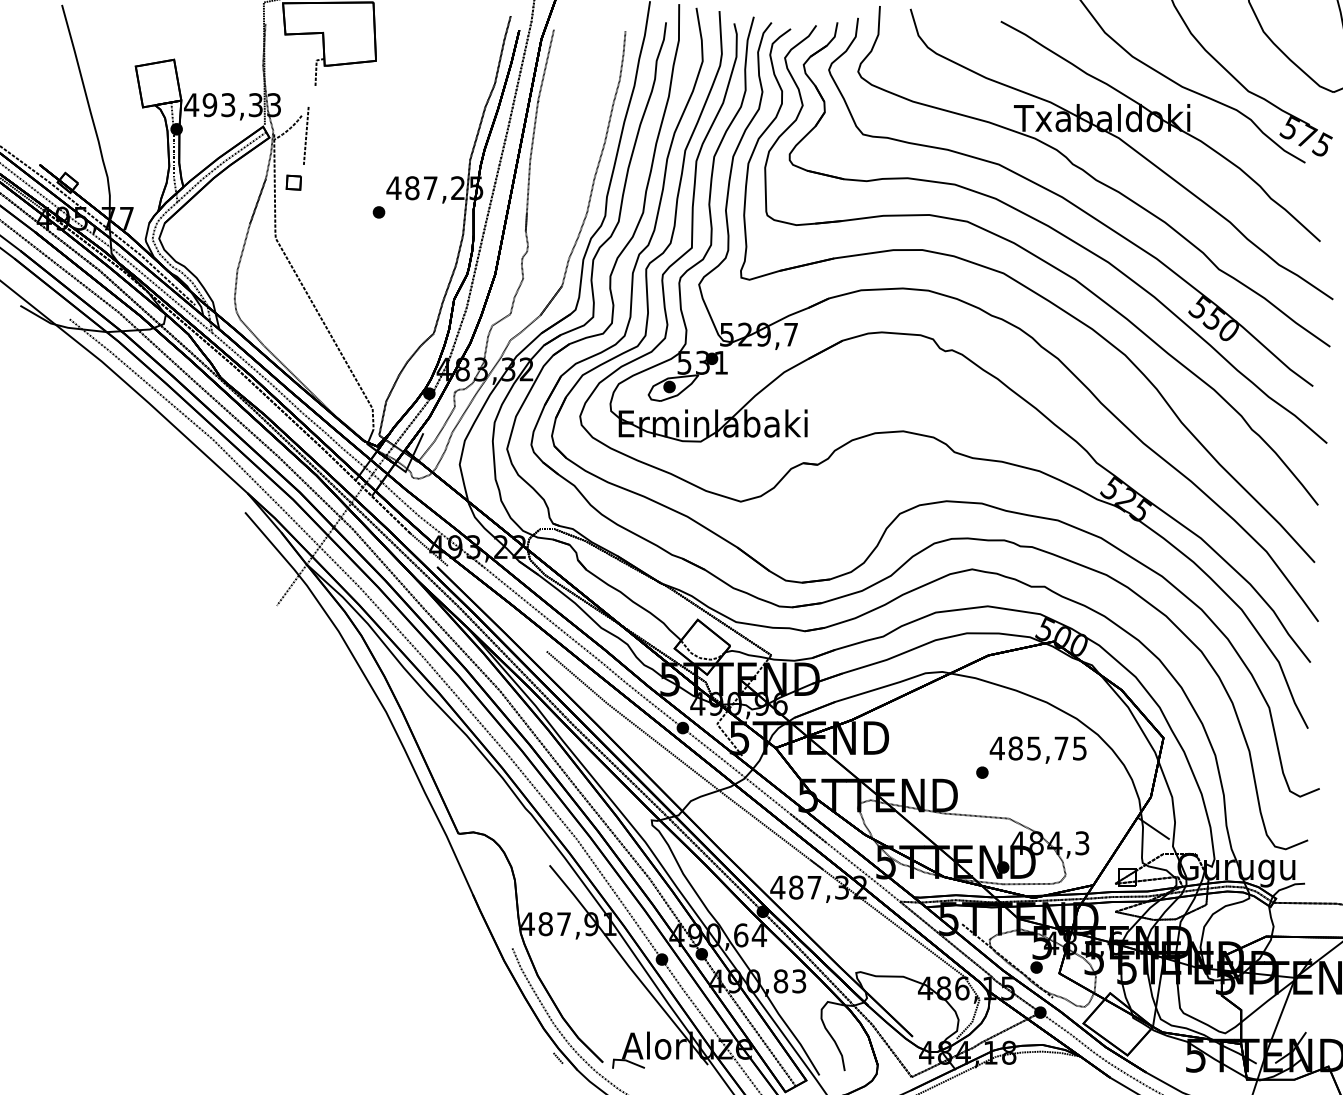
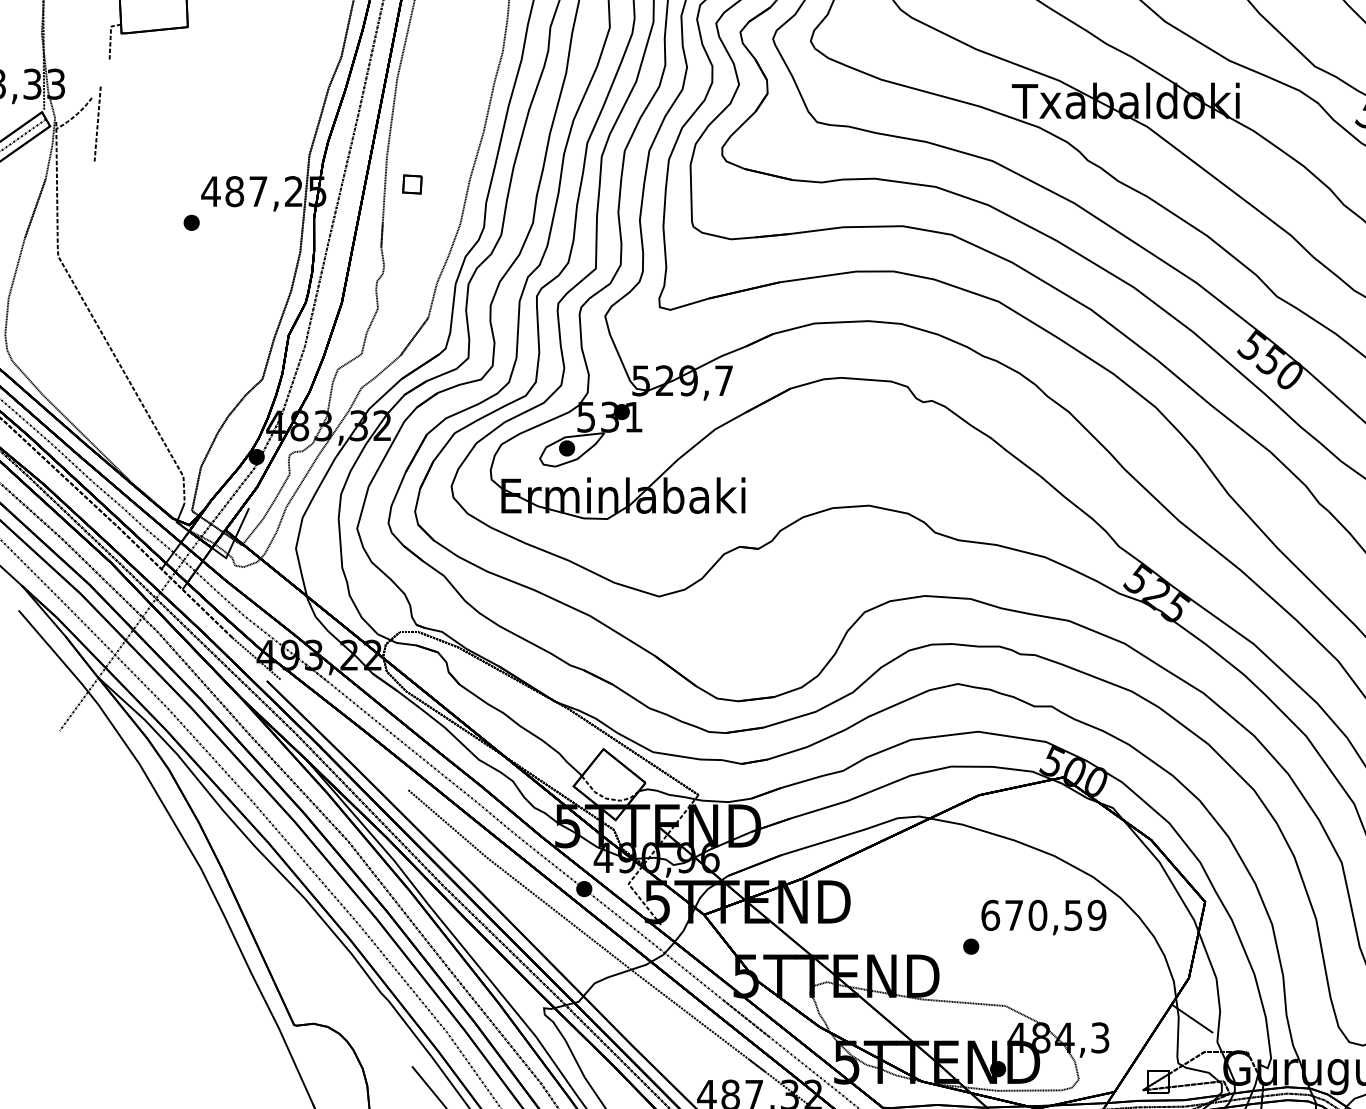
part: (293, 182) -> (411, 184), moved
text: (1037, 748) -> (1042, 915), 485,75 -> 670,59

